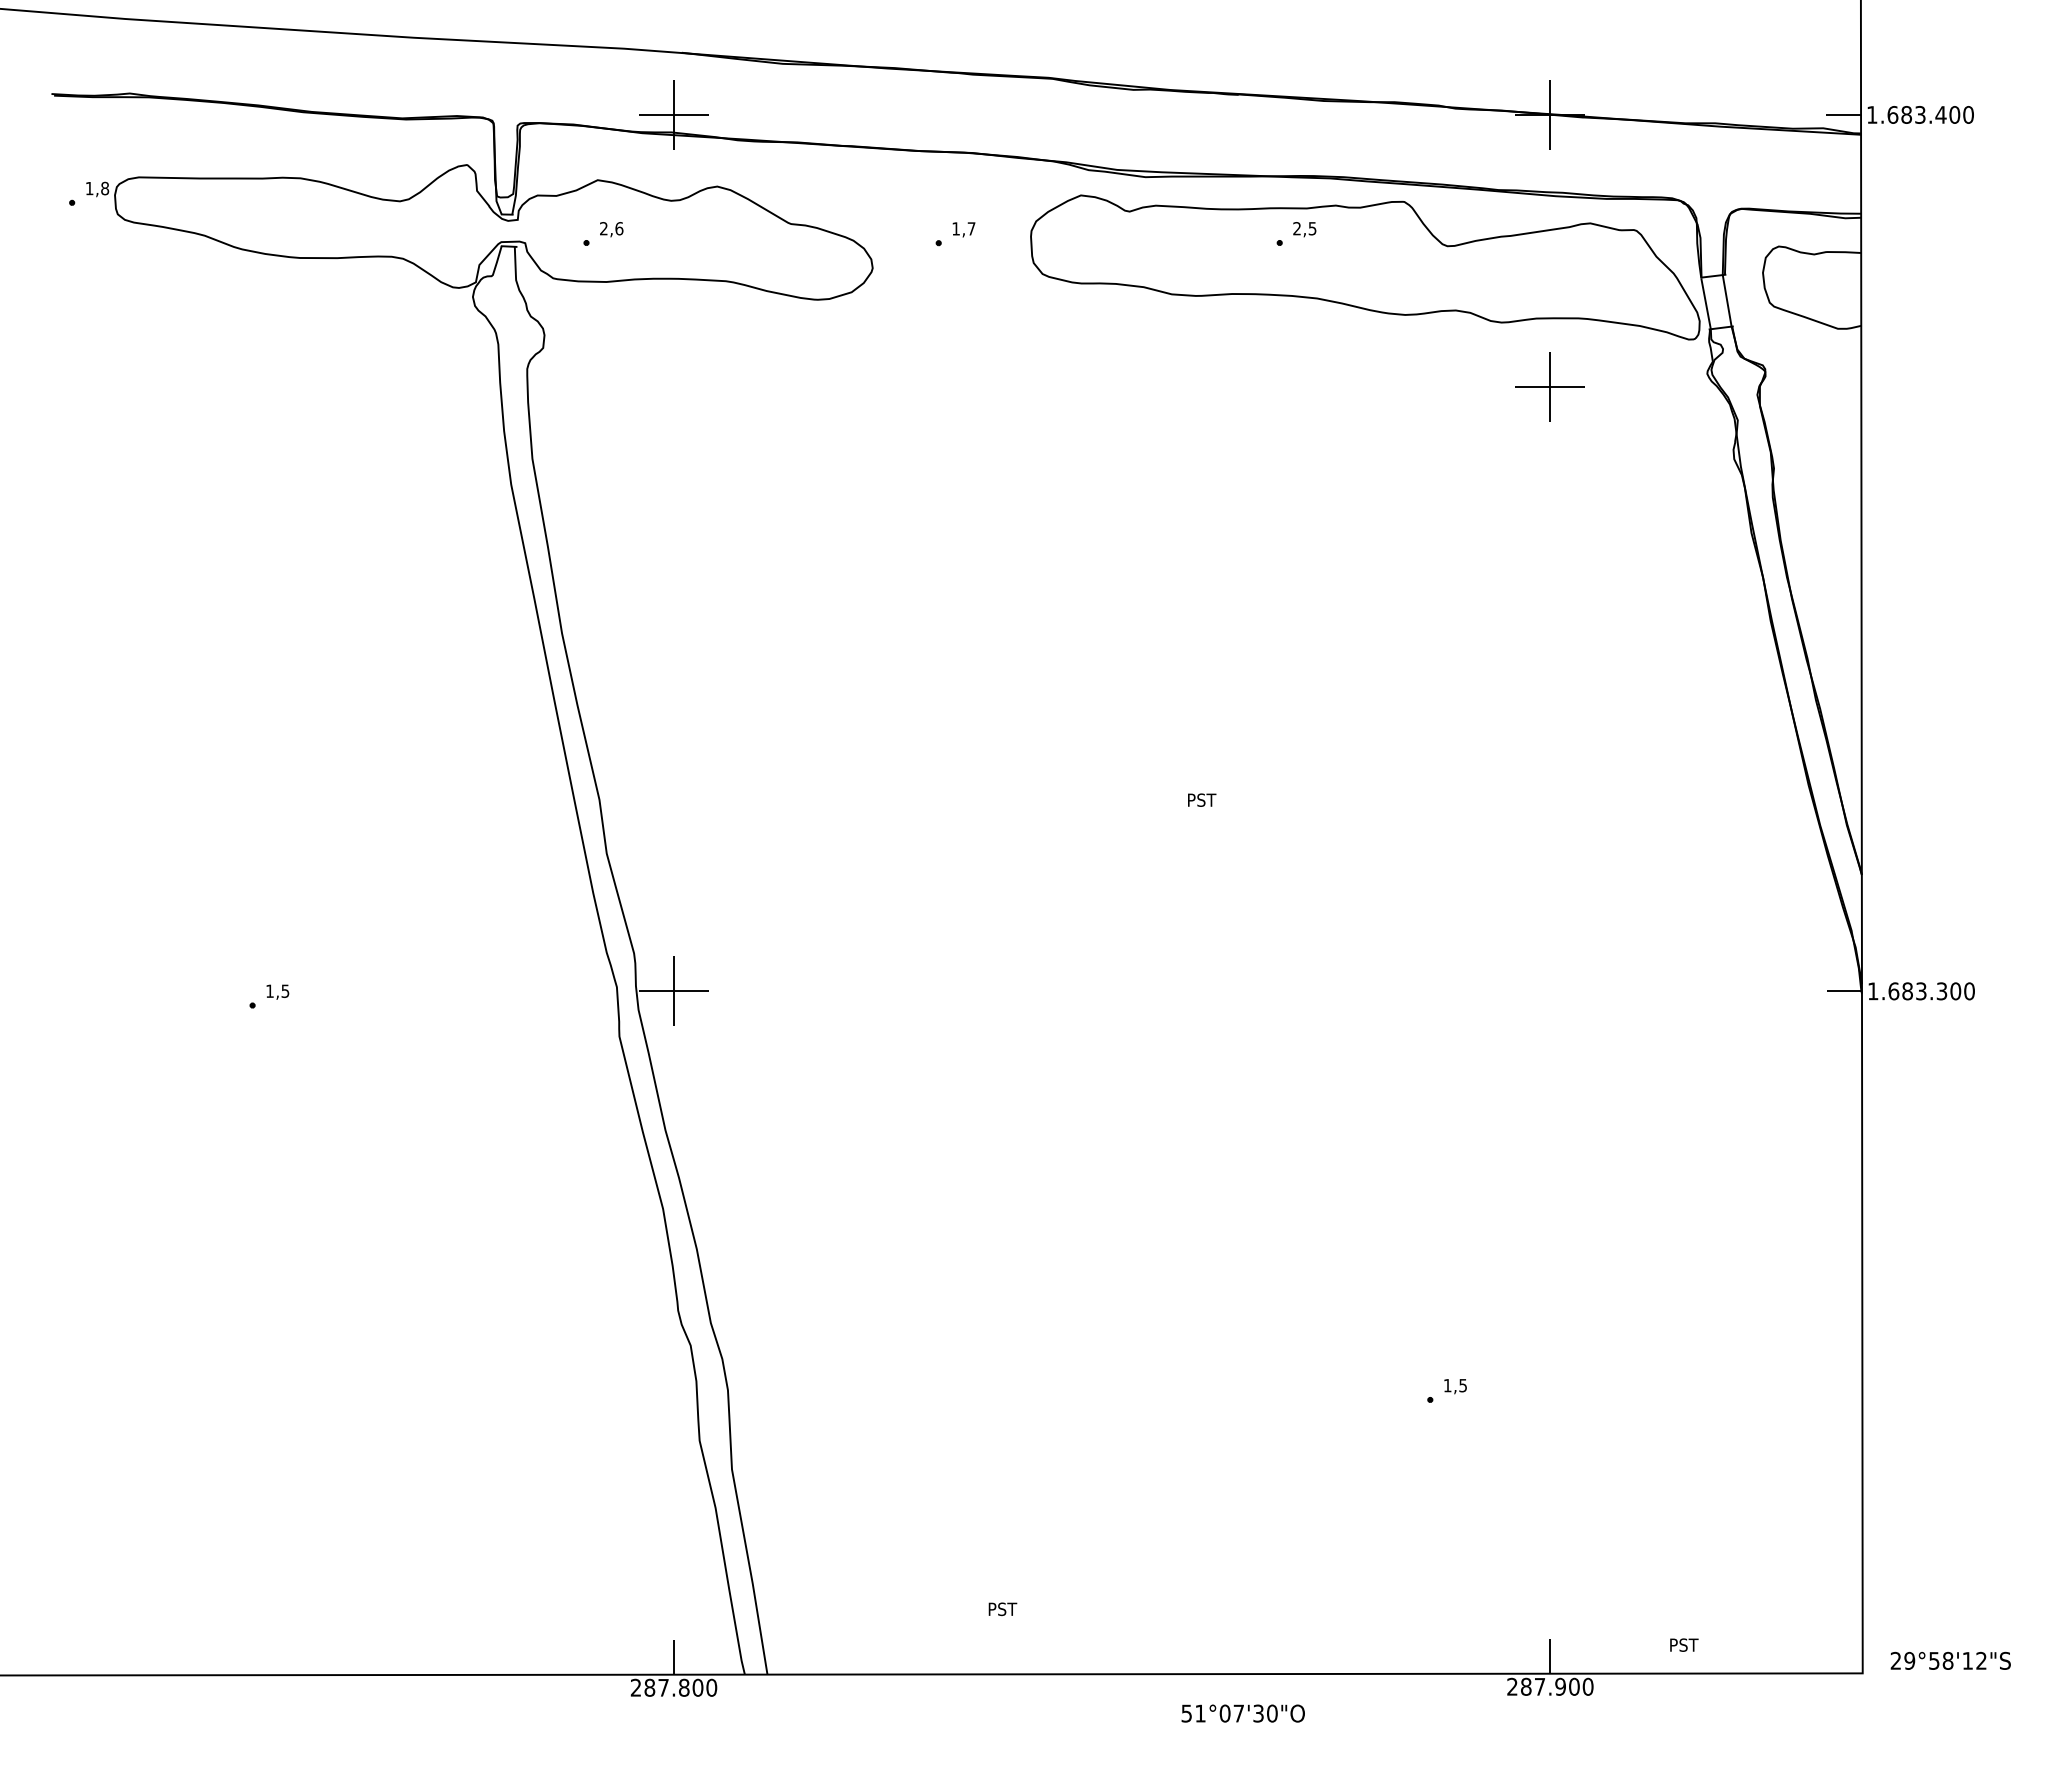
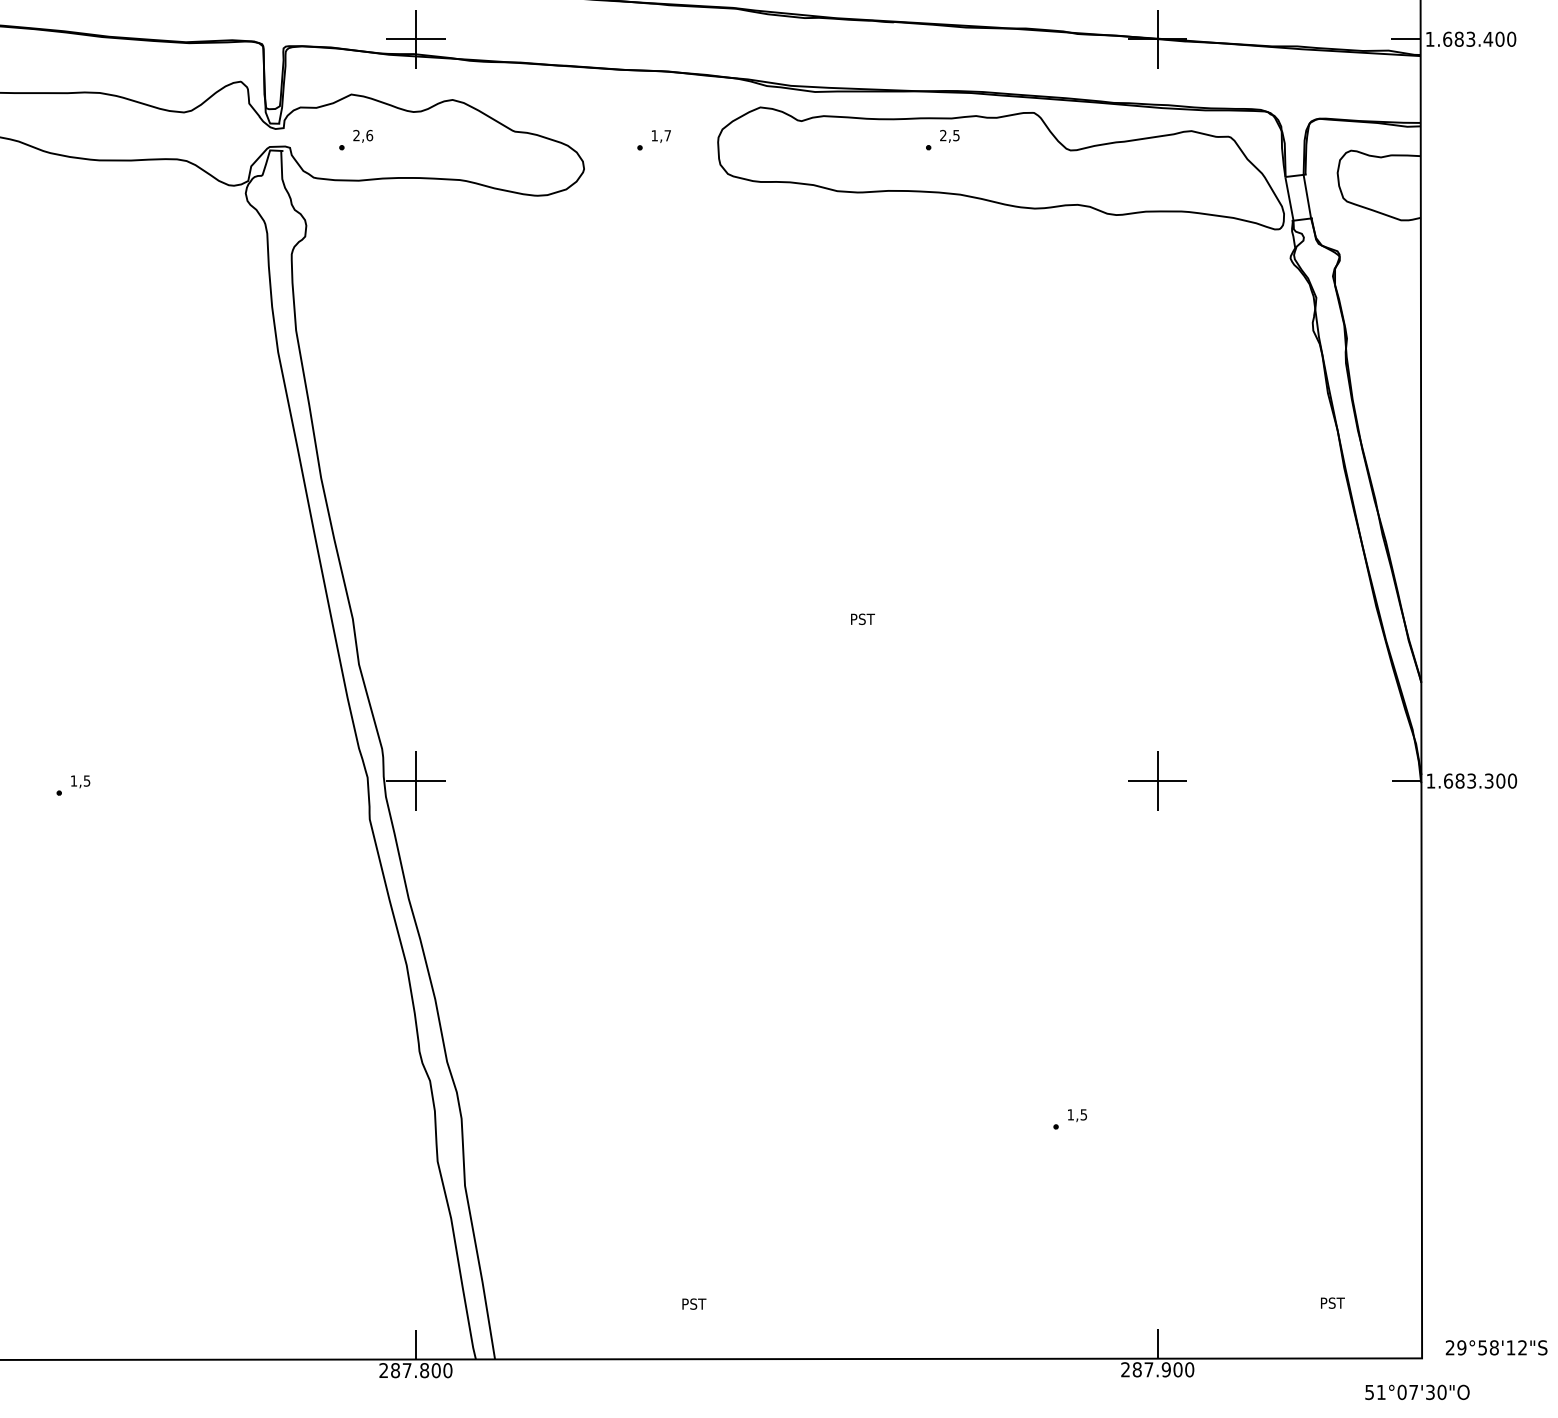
part: (1549, 386) -> (1156, 780), moved
text: (1684, 1644) -> (1333, 1302), moved
text: (1242, 1713) -> (1416, 1392), moved

